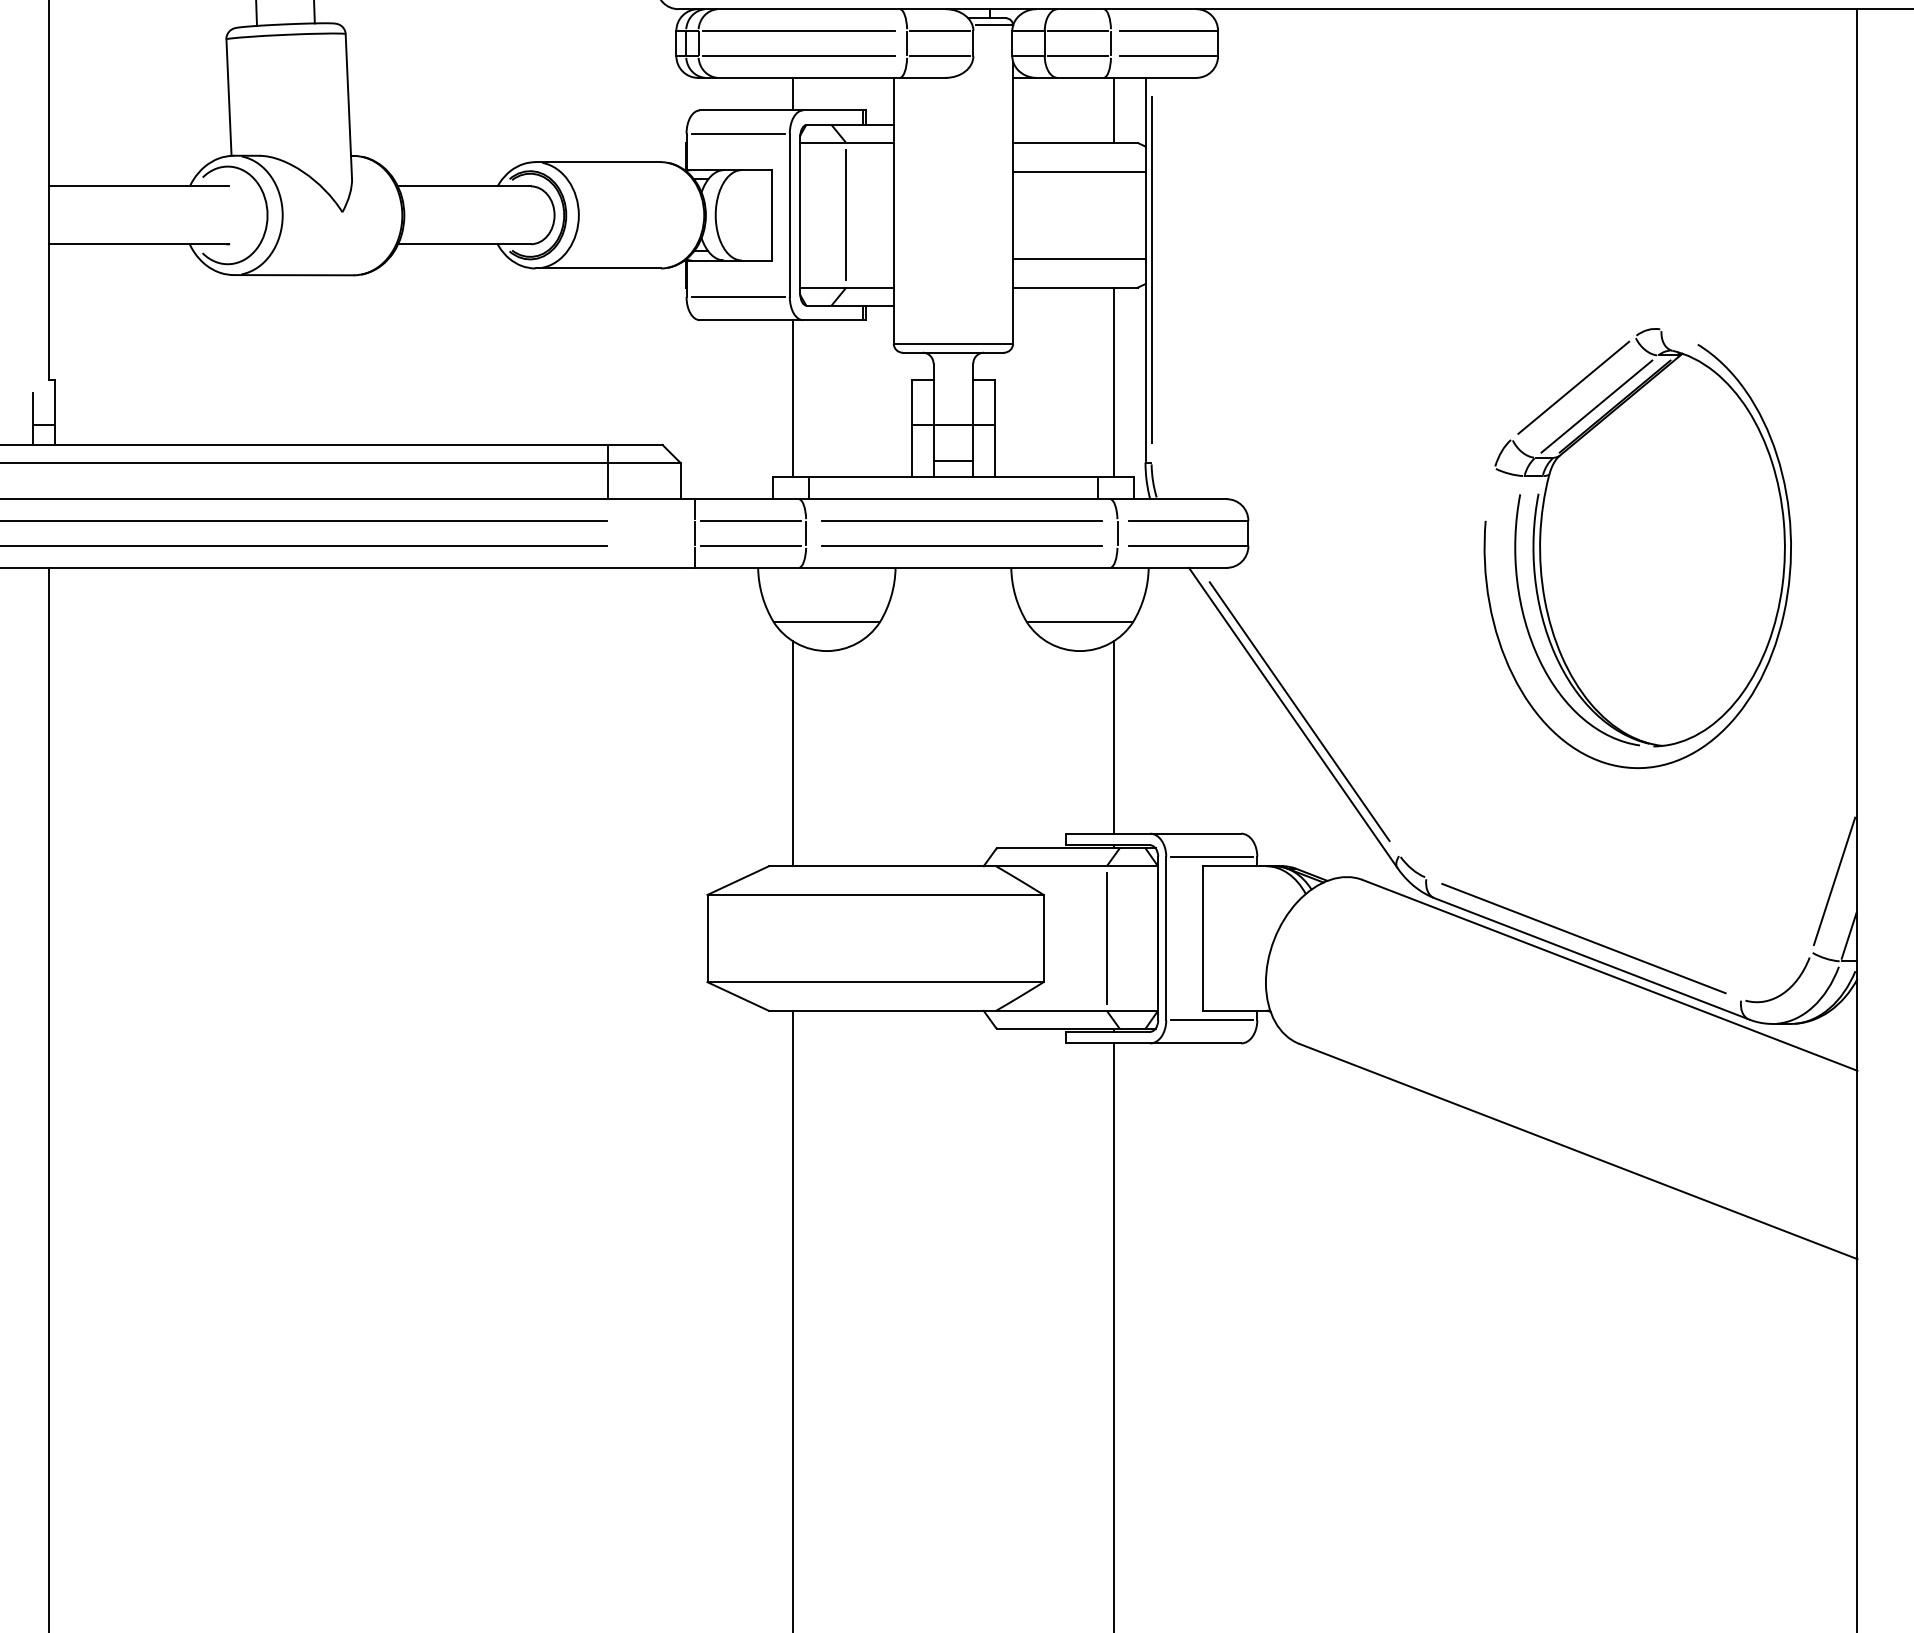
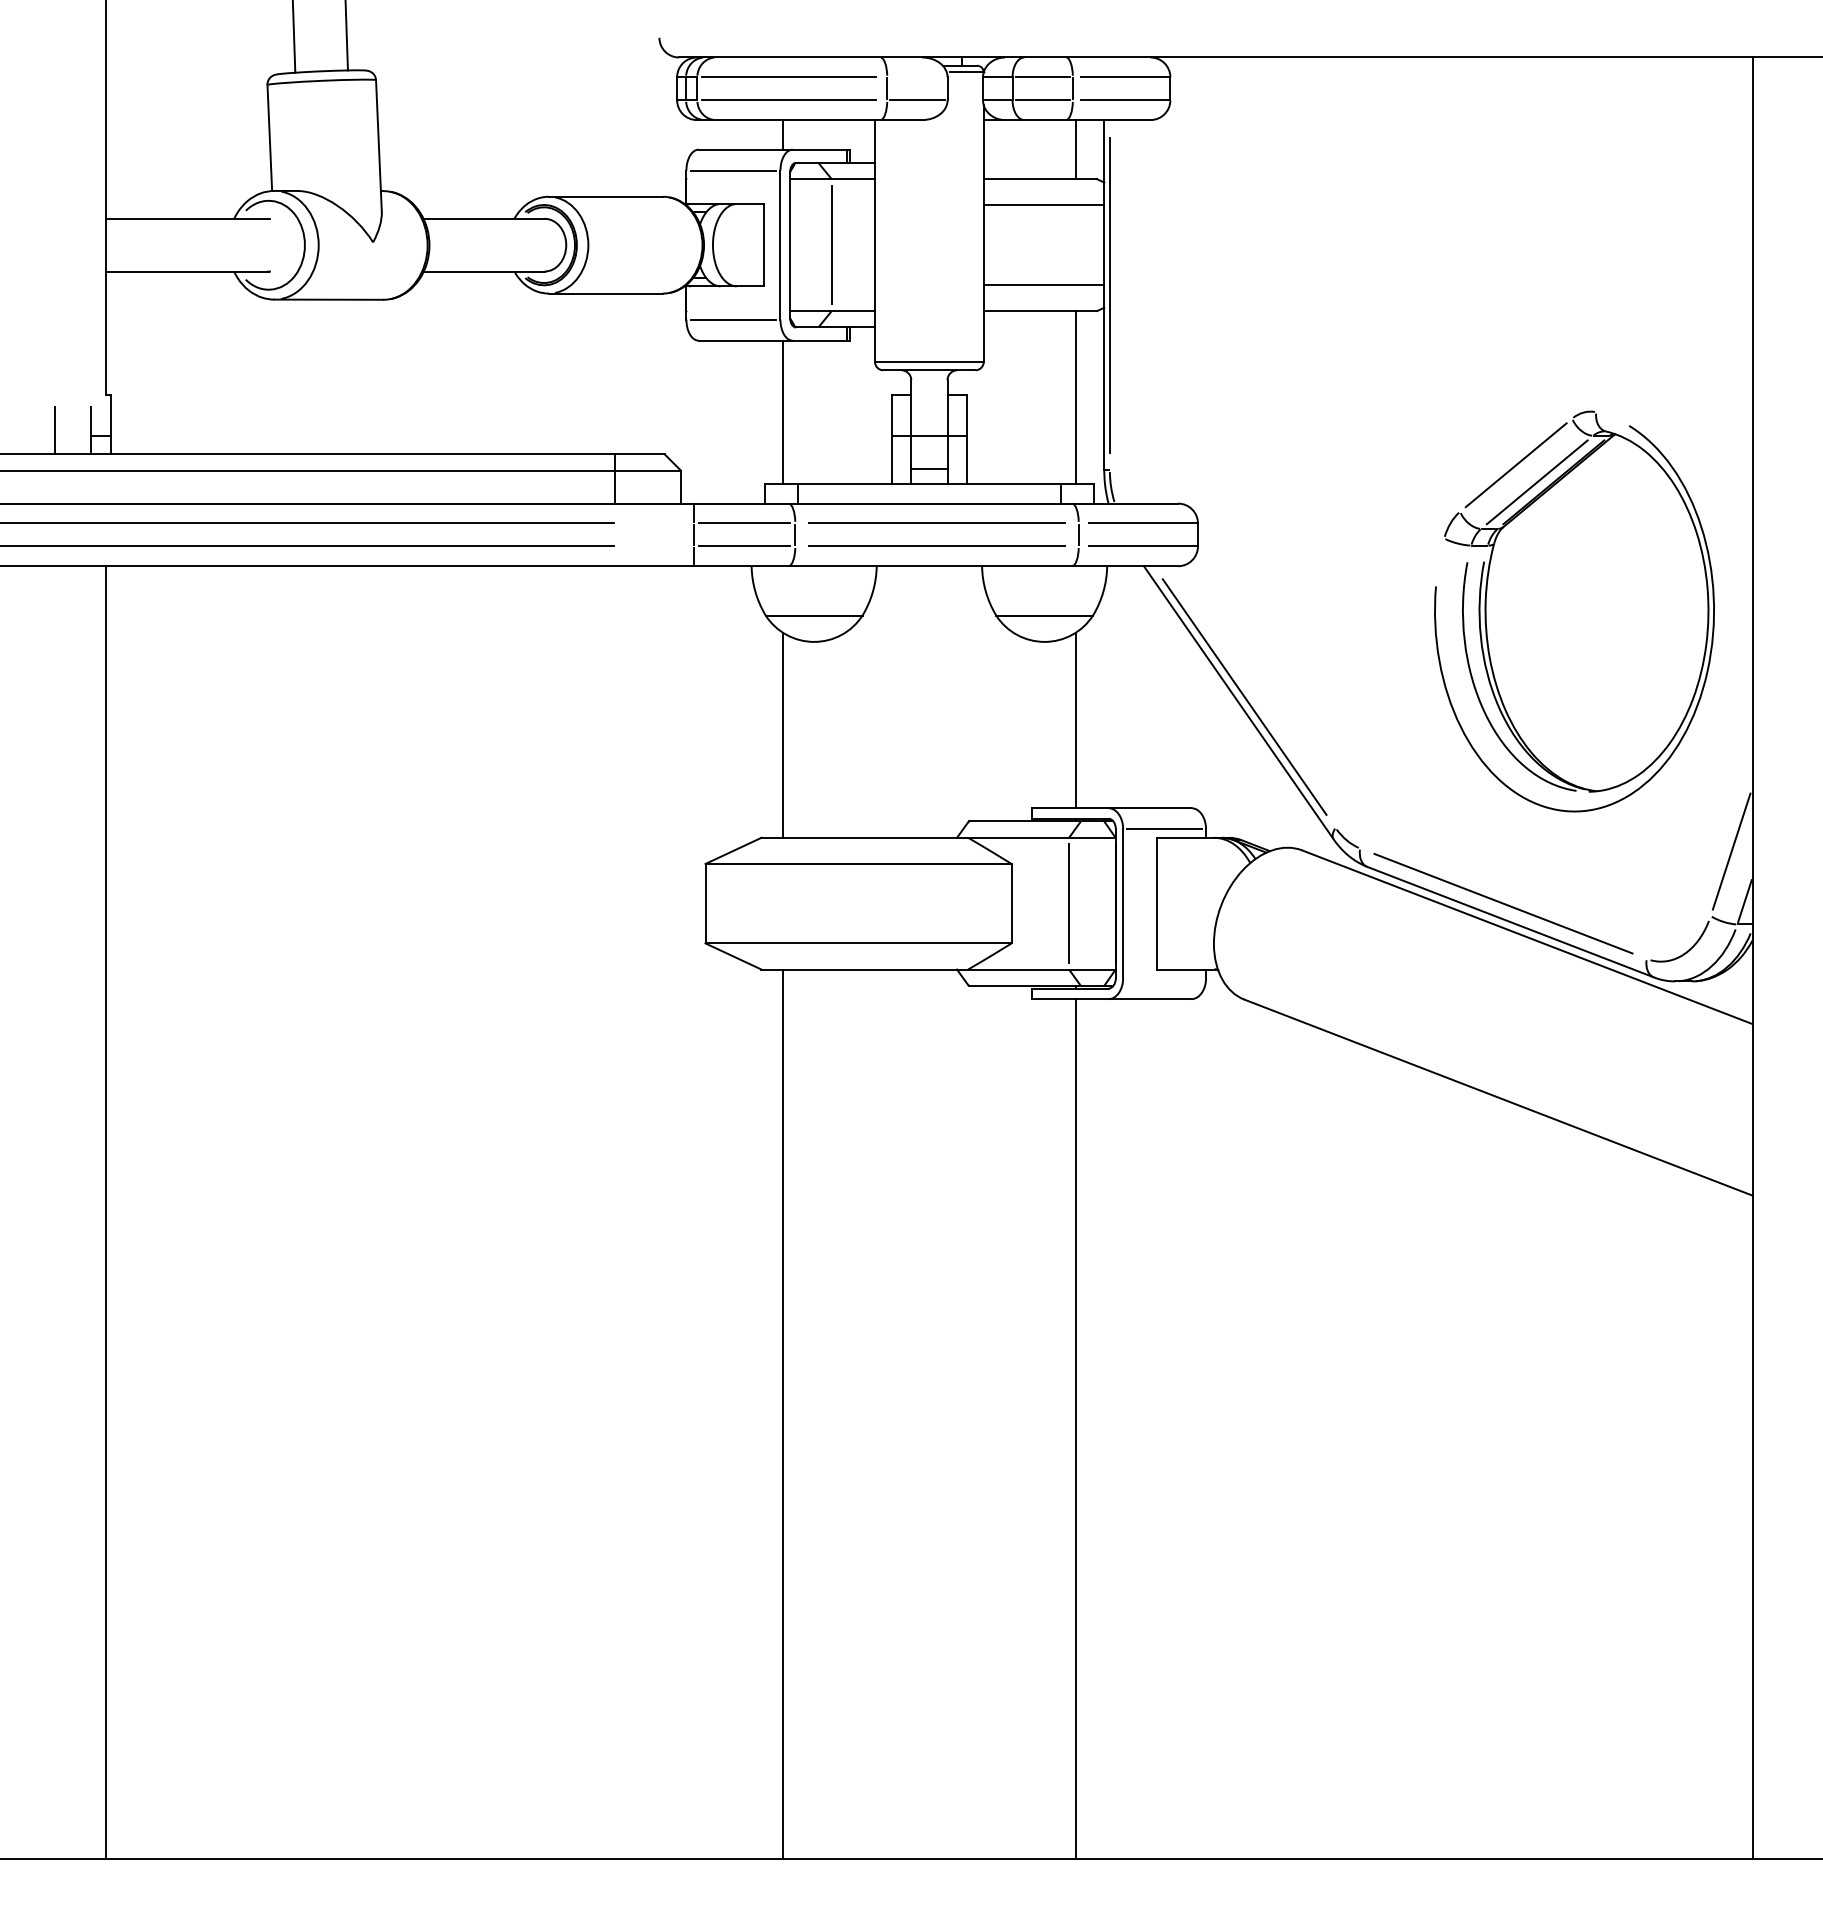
line: (940, 31) -> (917, 77), removed
part: (1637, 548) -> (1574, 611), moved
line: (1211, 1020) -> (1164, 978), removed

